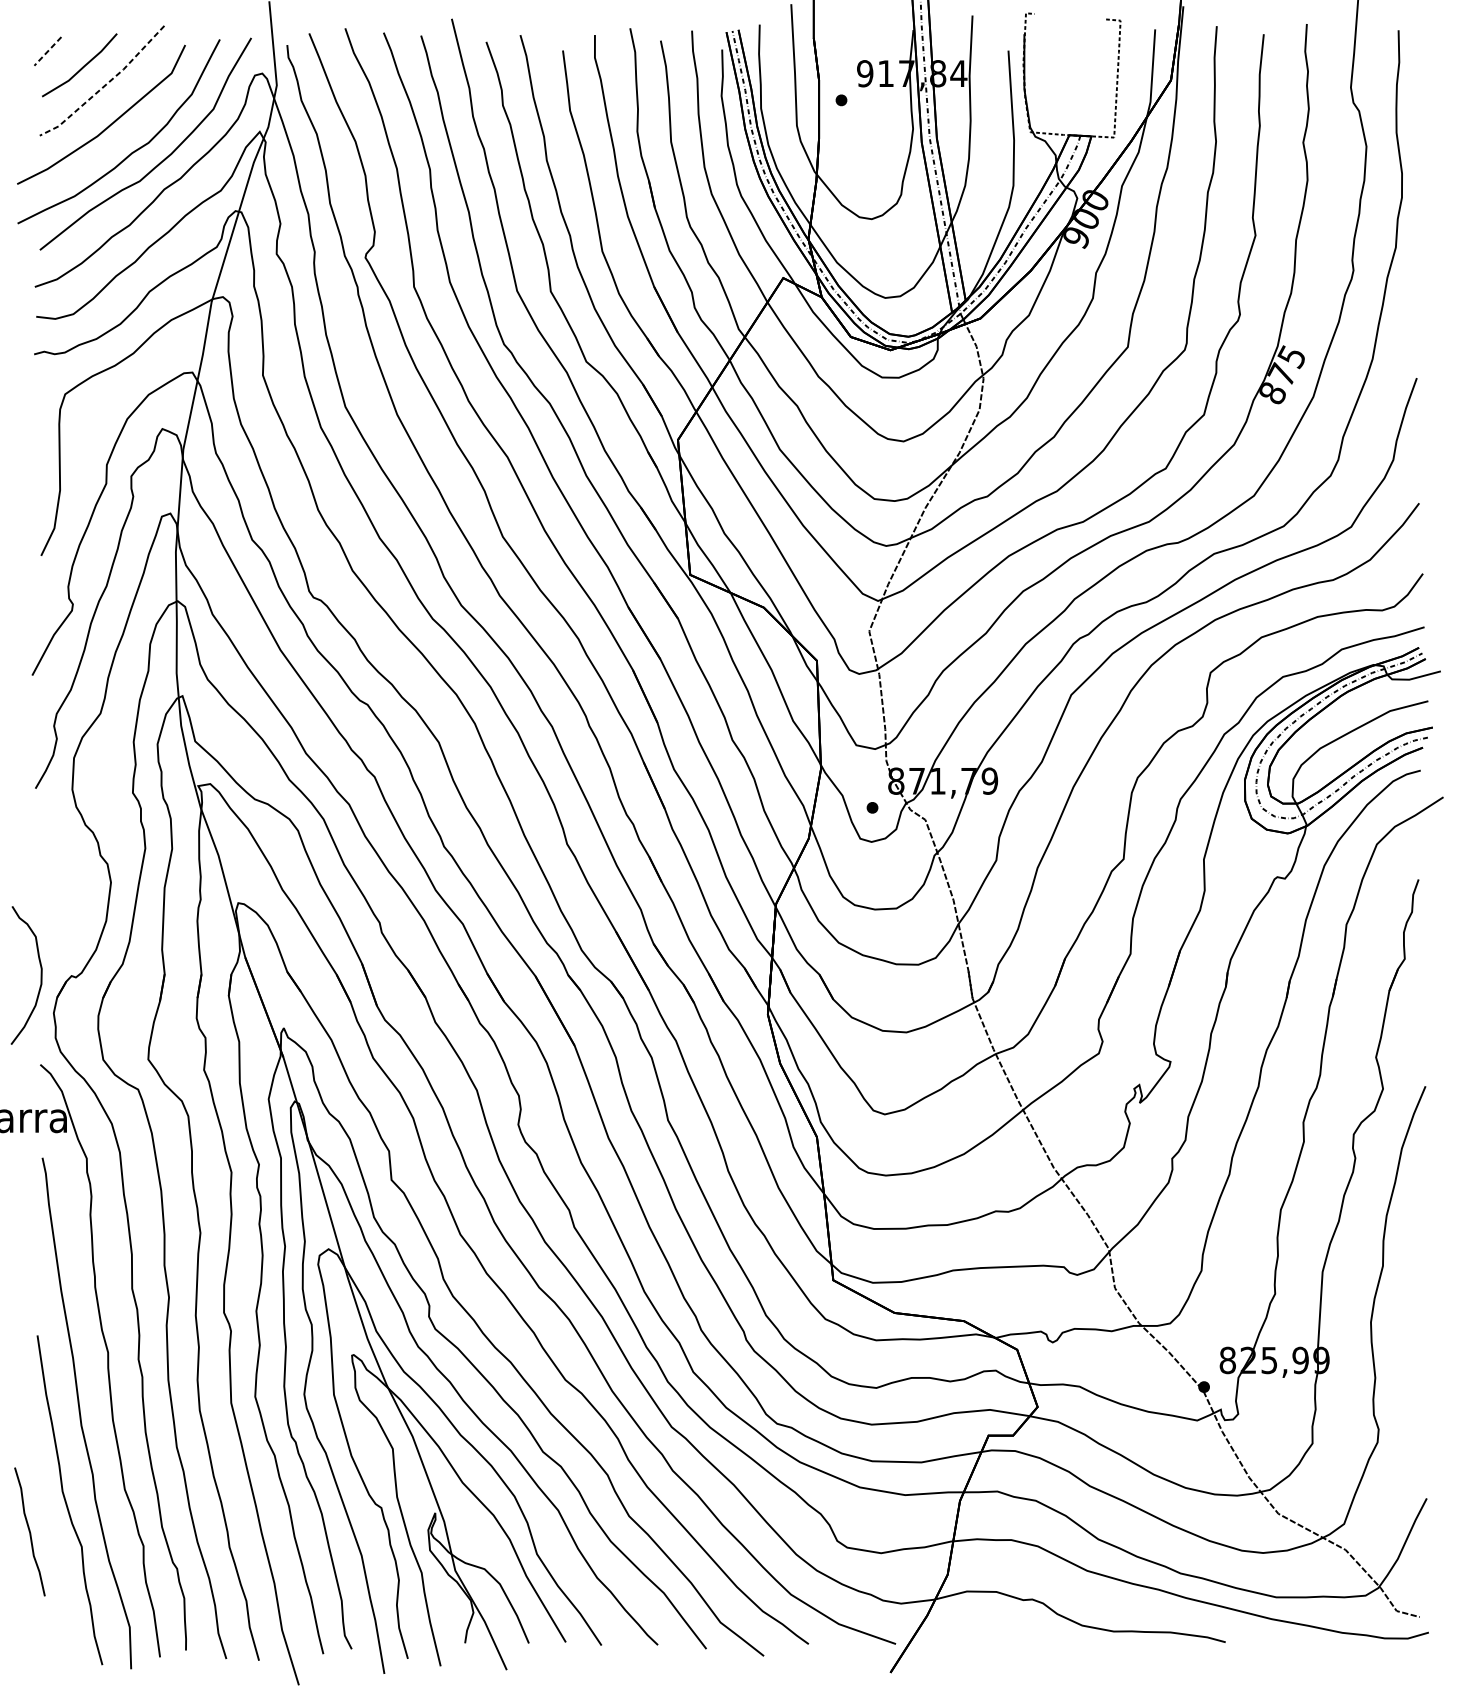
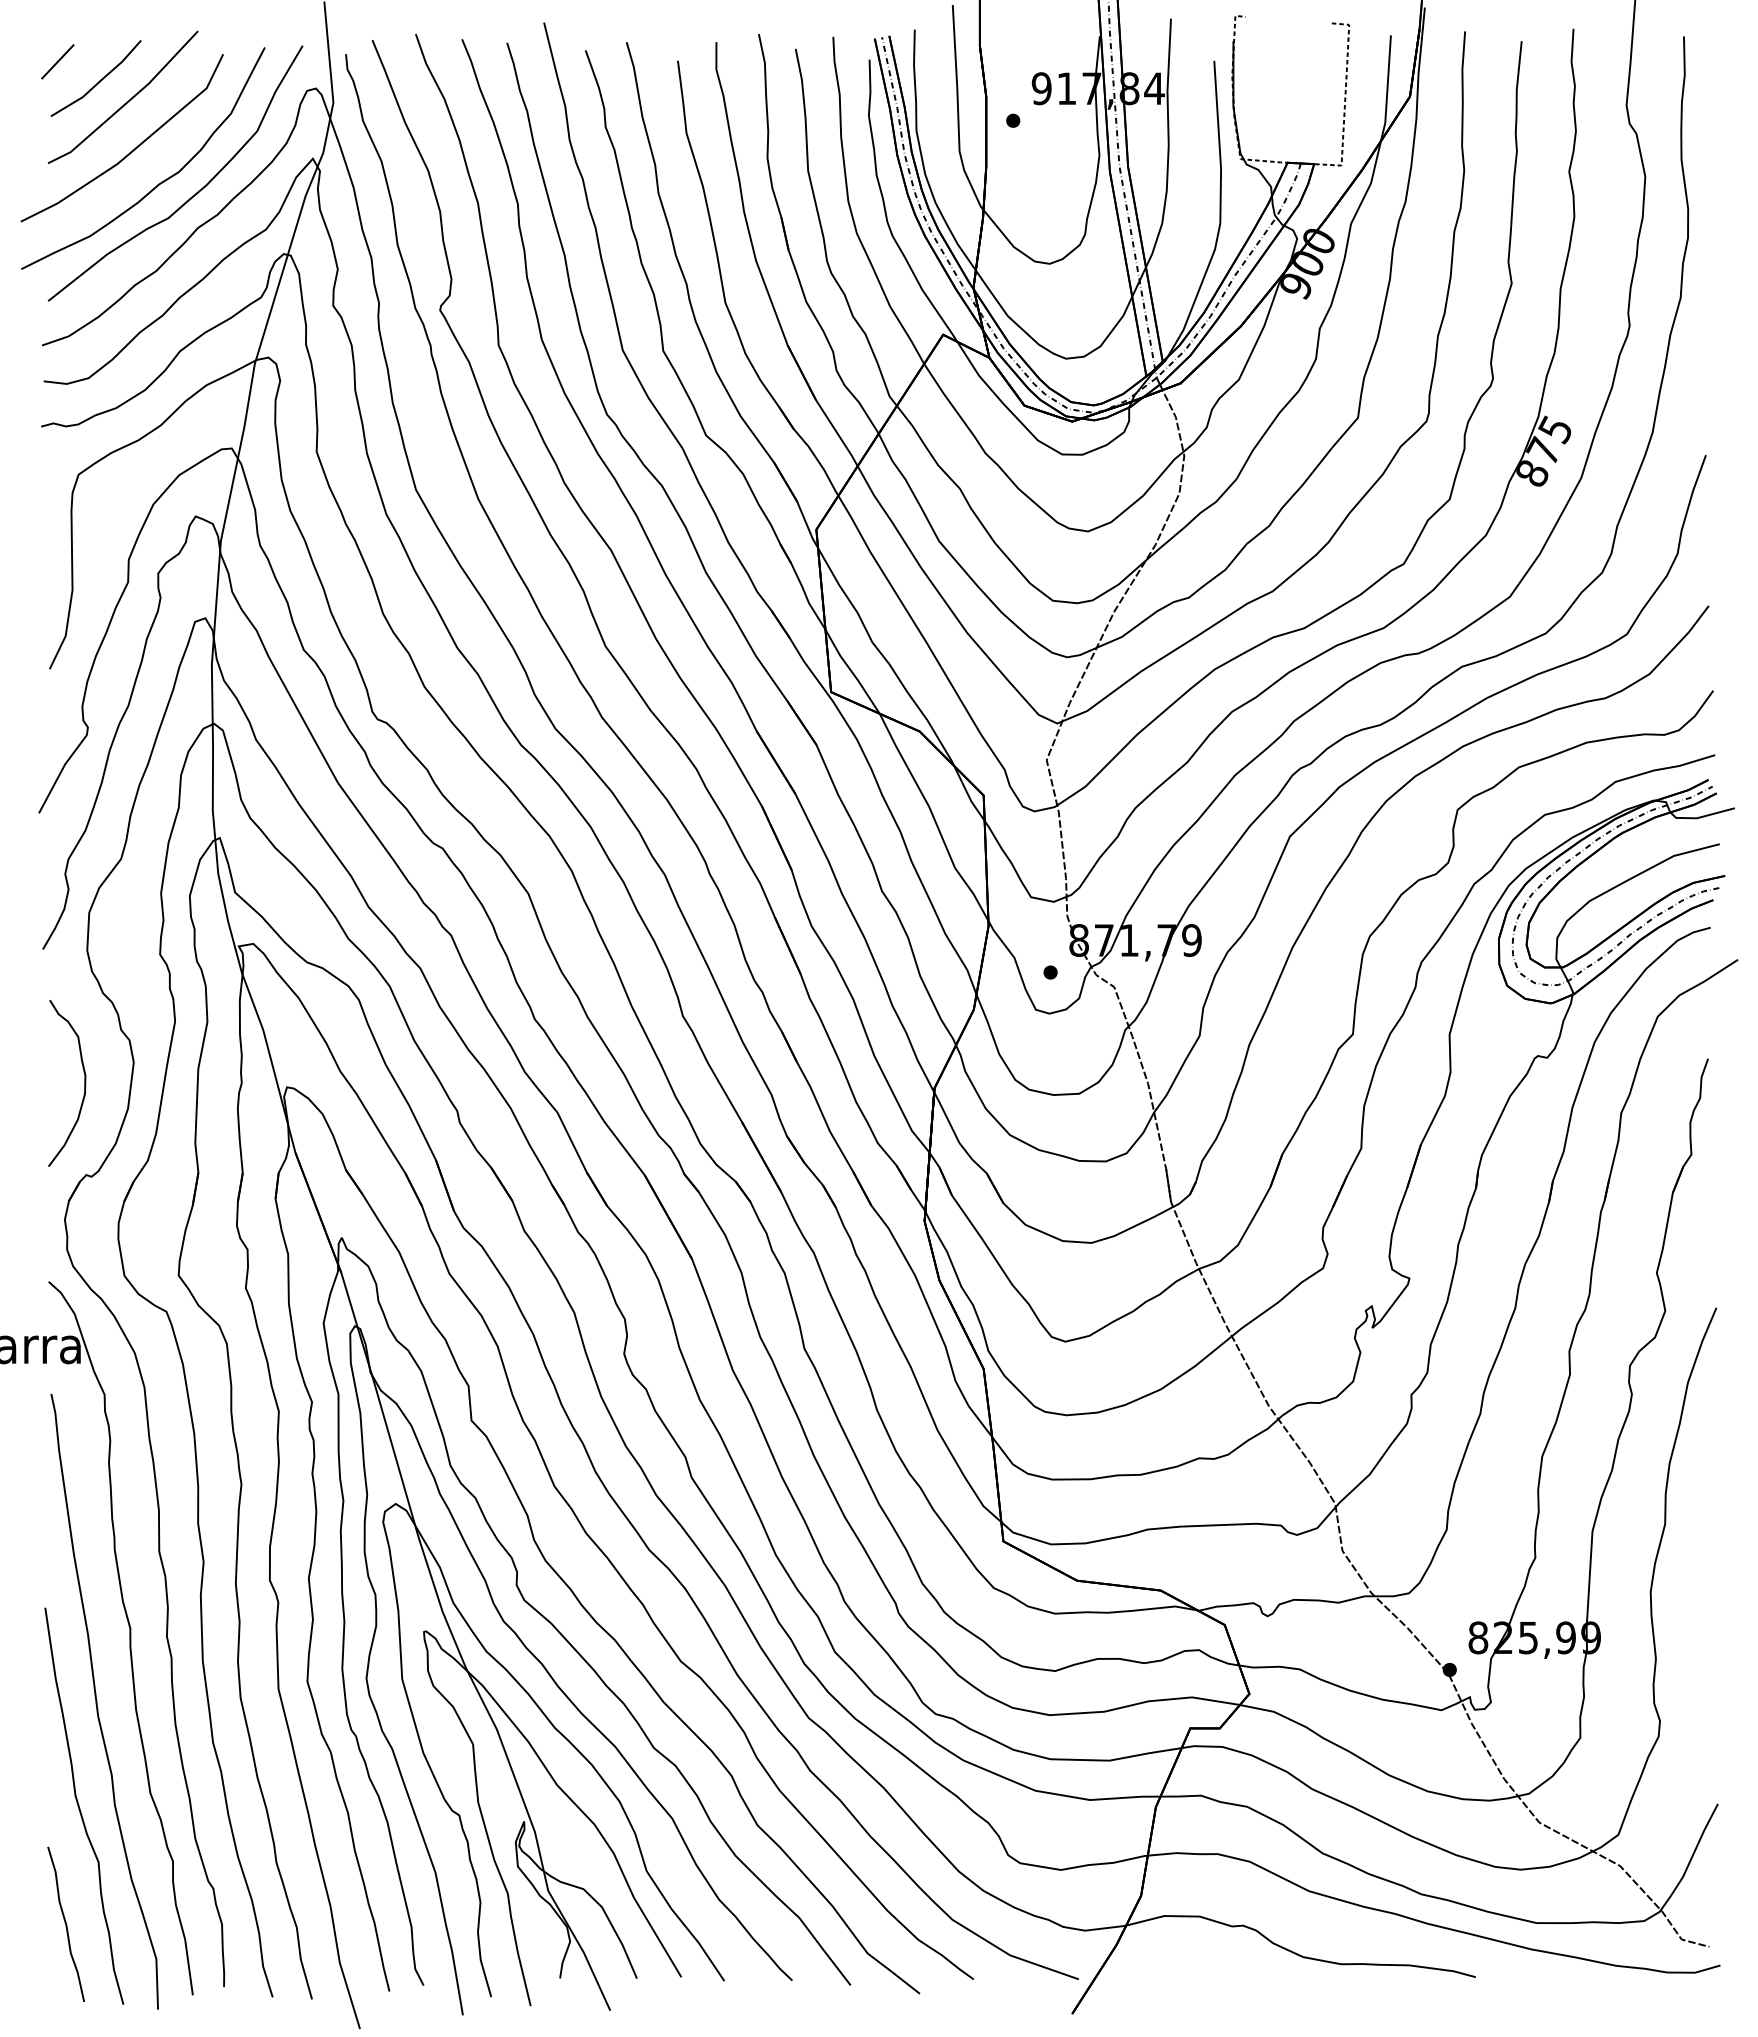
line: (47, 51) -> (57, 61), dashed -> solid
line: (104, 86) -> (126, 103), dashed -> solid
curve: (41, 975) -> (84, 1083), moved
curve: (29, 1531) -> (65, 1923), moved

